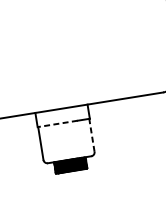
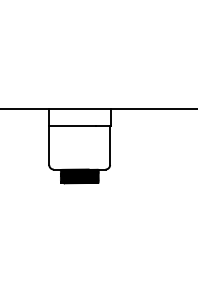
line: (57, 123) -> (72, 125), dashed -> solid
line: (92, 135) -> (110, 145), dashed -> solid

